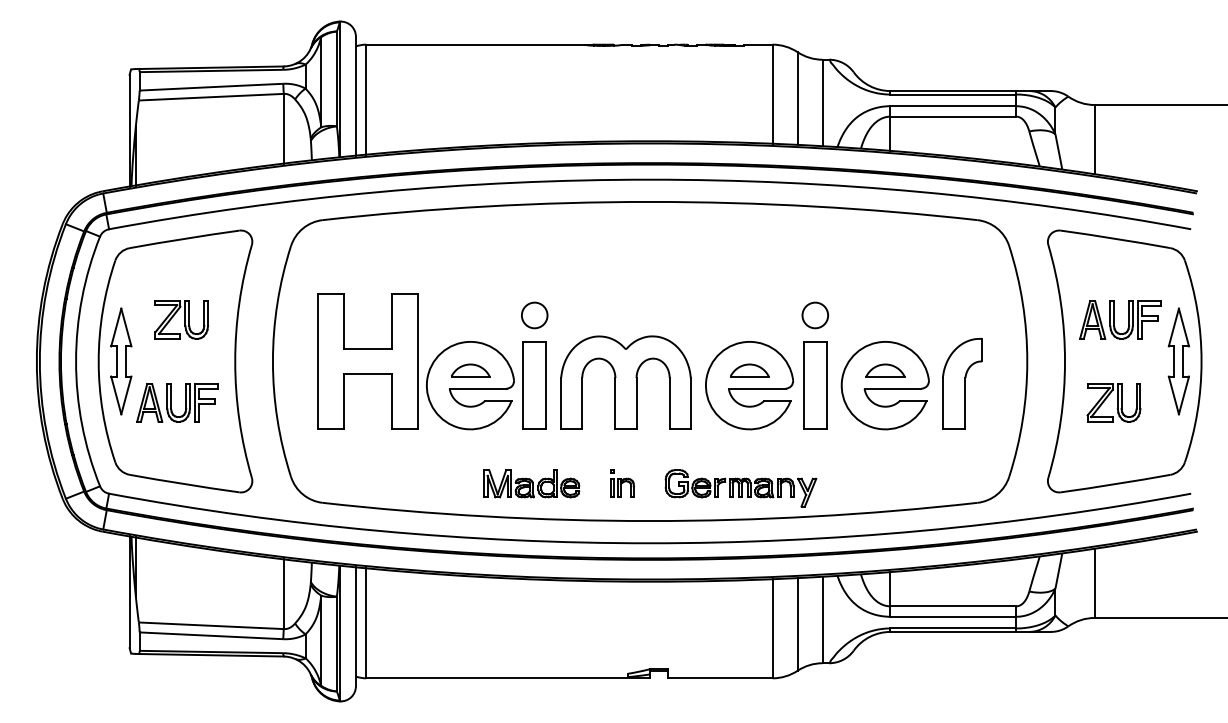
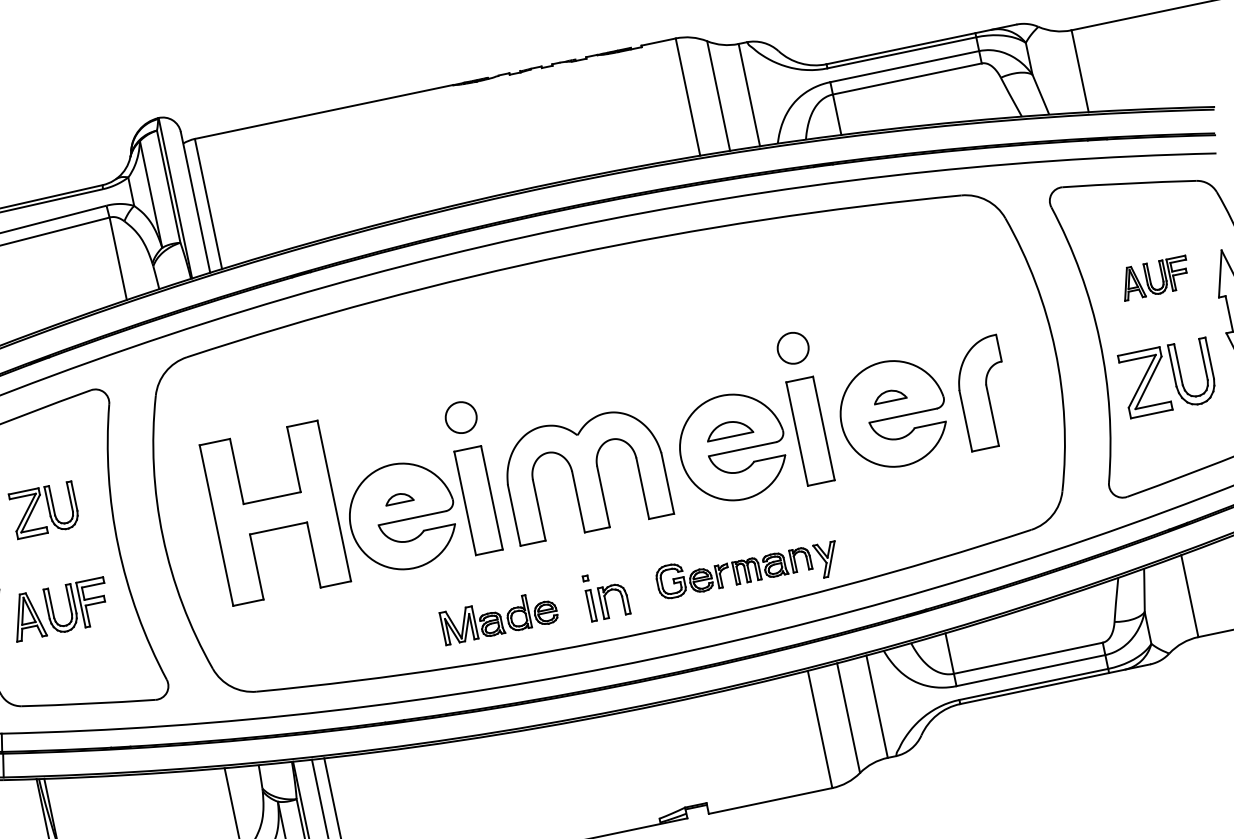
part: (1120, 319) -> (1155, 277), size x0.7
part: (470, 370) -> (398, 498), size x0.6
part: (885, 370) -> (889, 396), size x0.7
part: (1113, 402) -> (1167, 377), size x1.4
part: (622, 483) -> (606, 594), size x1.4

